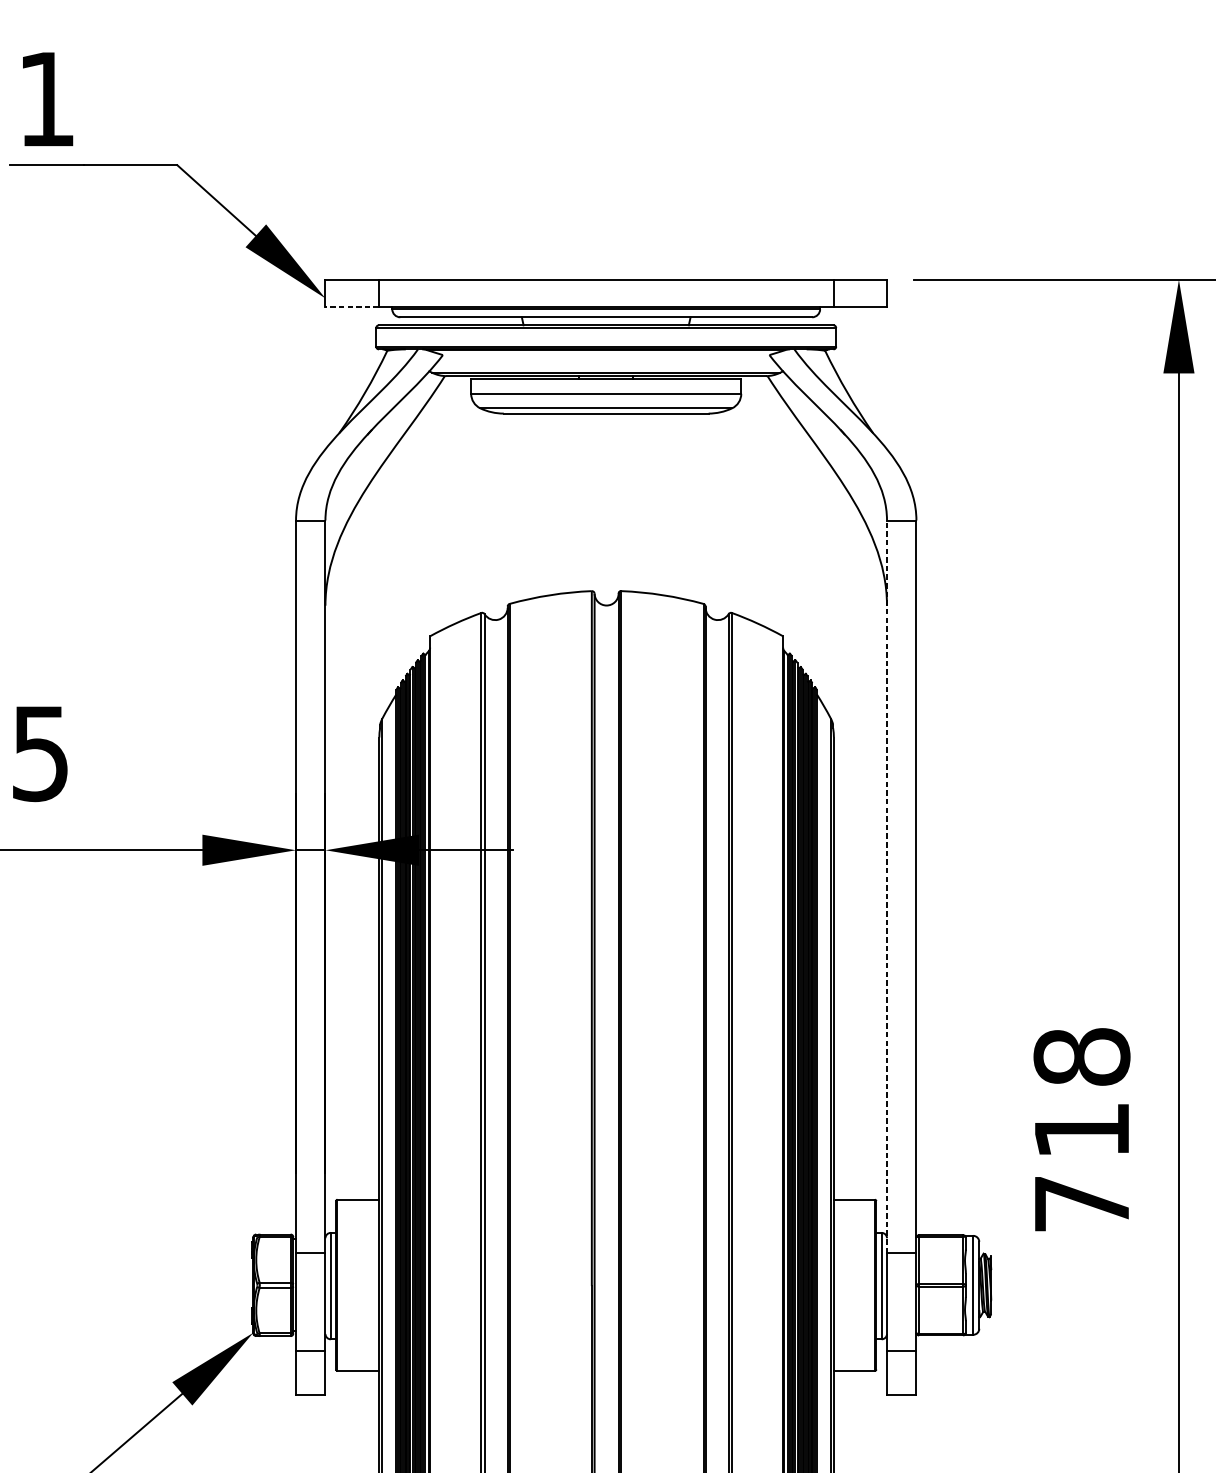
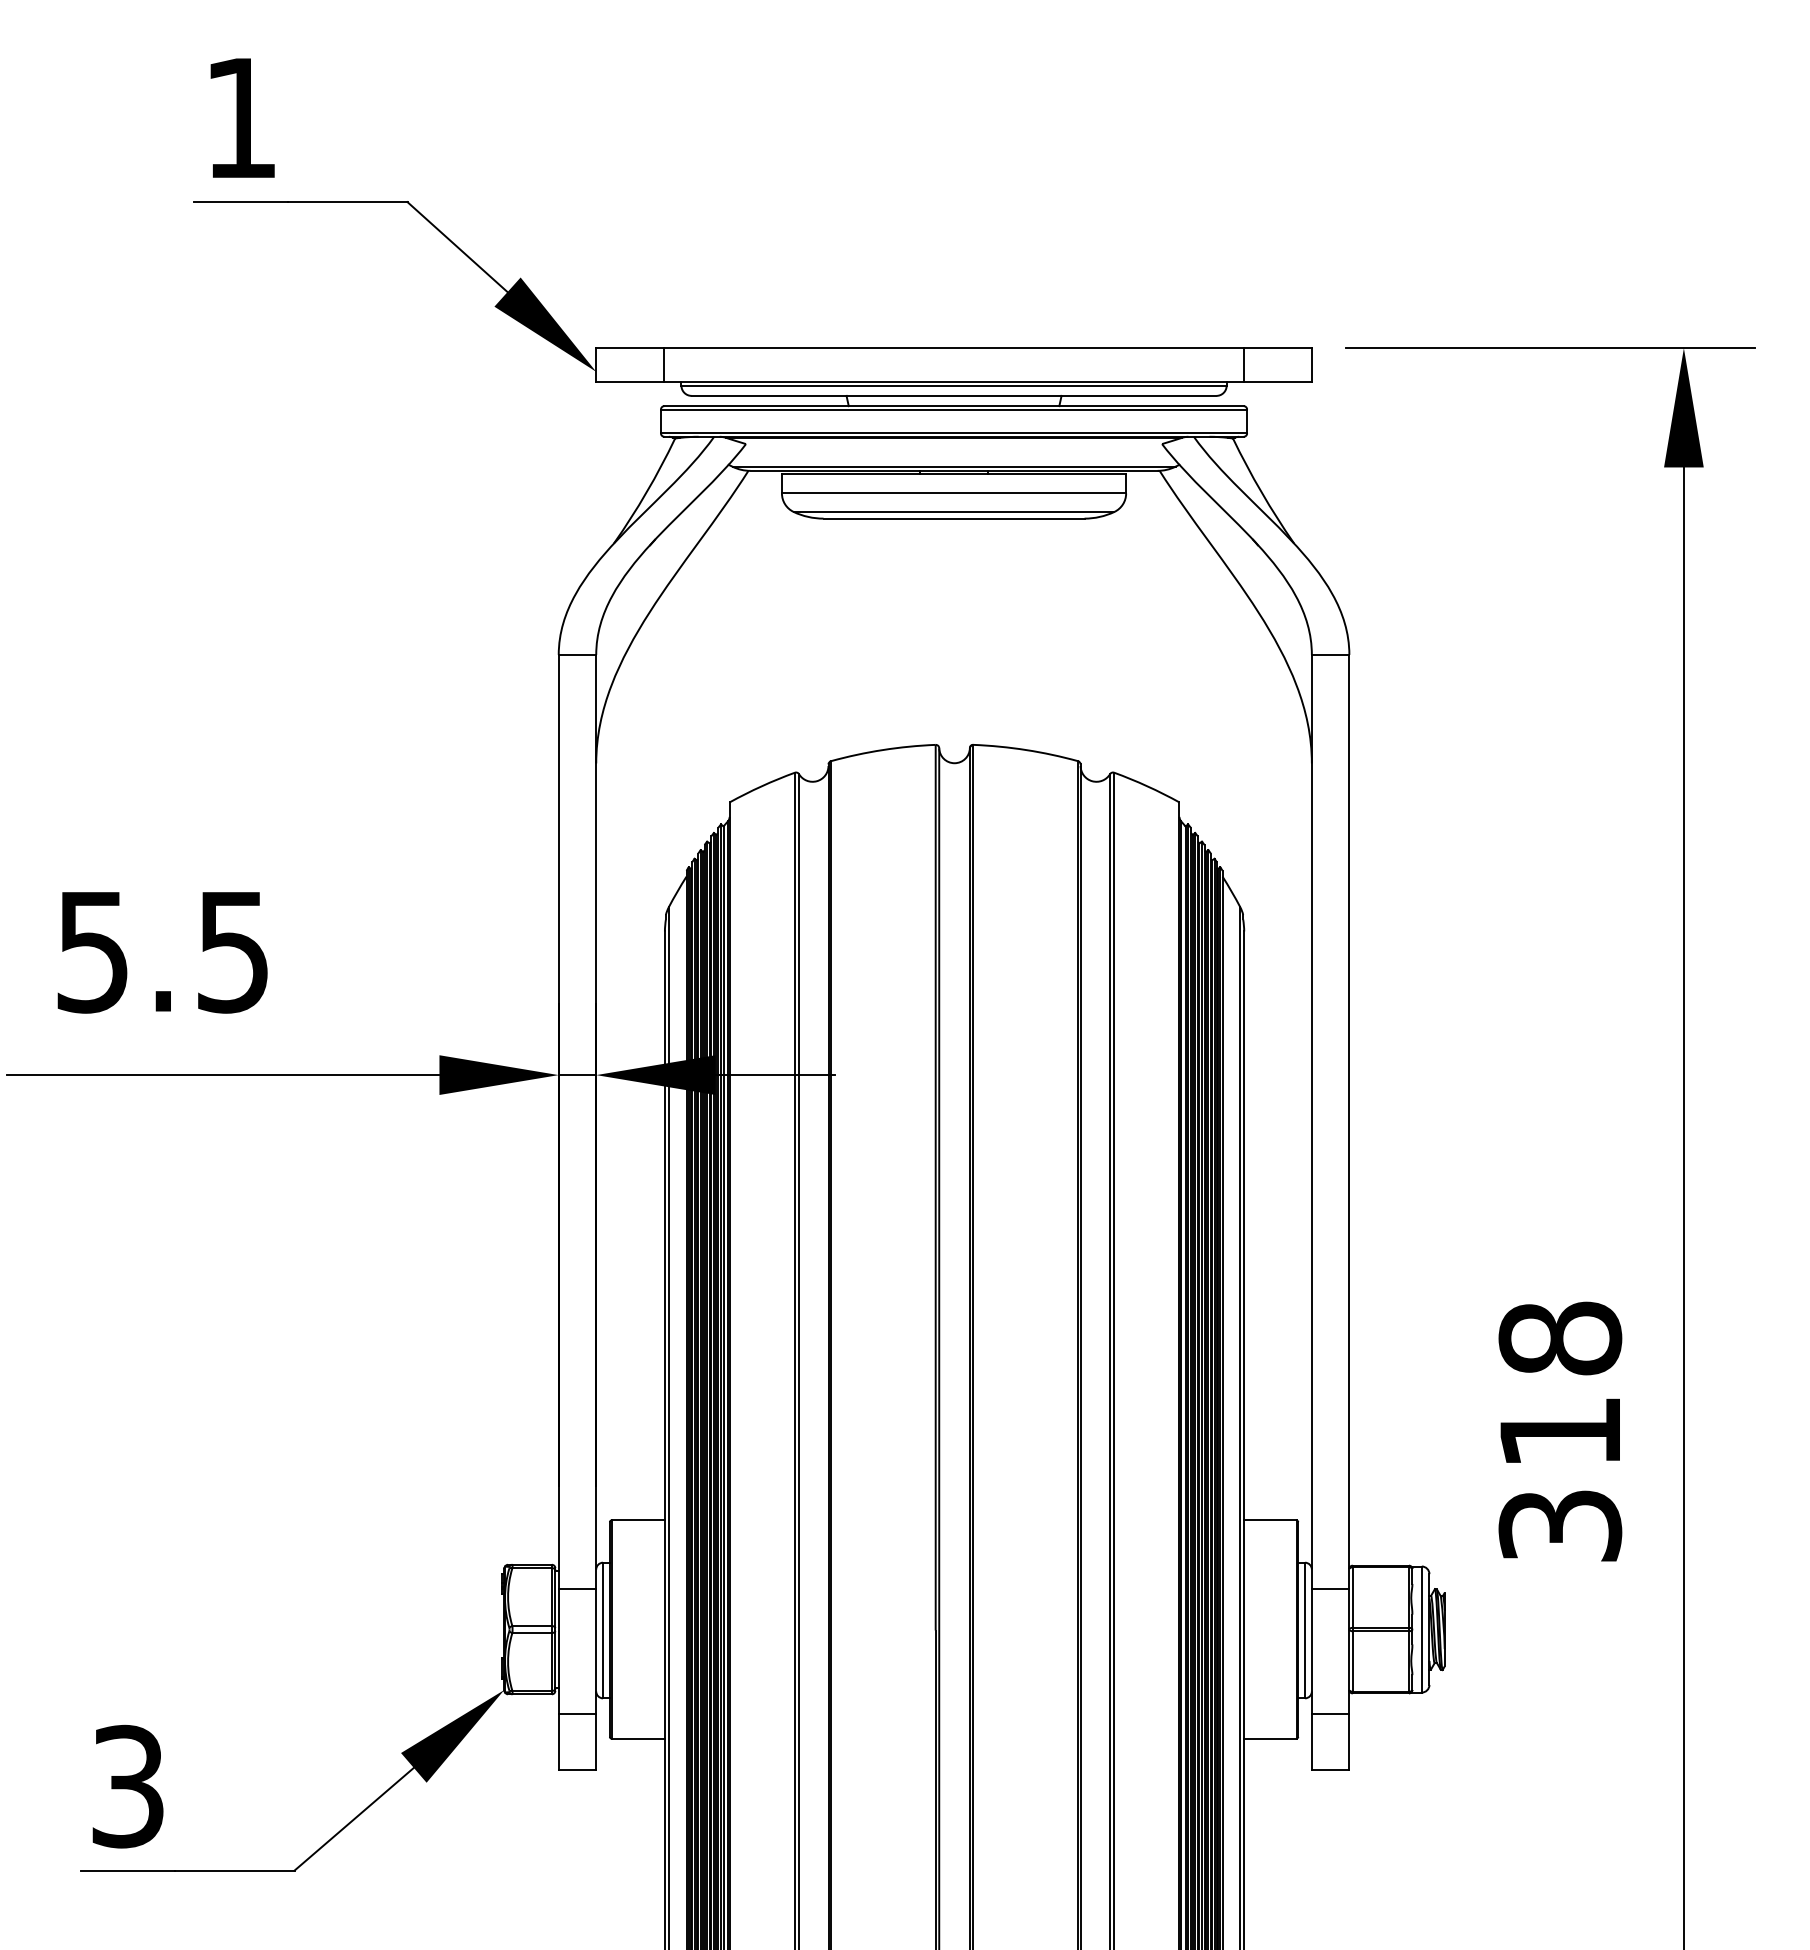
line: (351, 306) -> (629, 382), dashed -> solid
line: (886, 886) -> (1311, 1121), dashed -> solid
text: (1082, 1203) -> (1560, 1525), 718 -> 318

